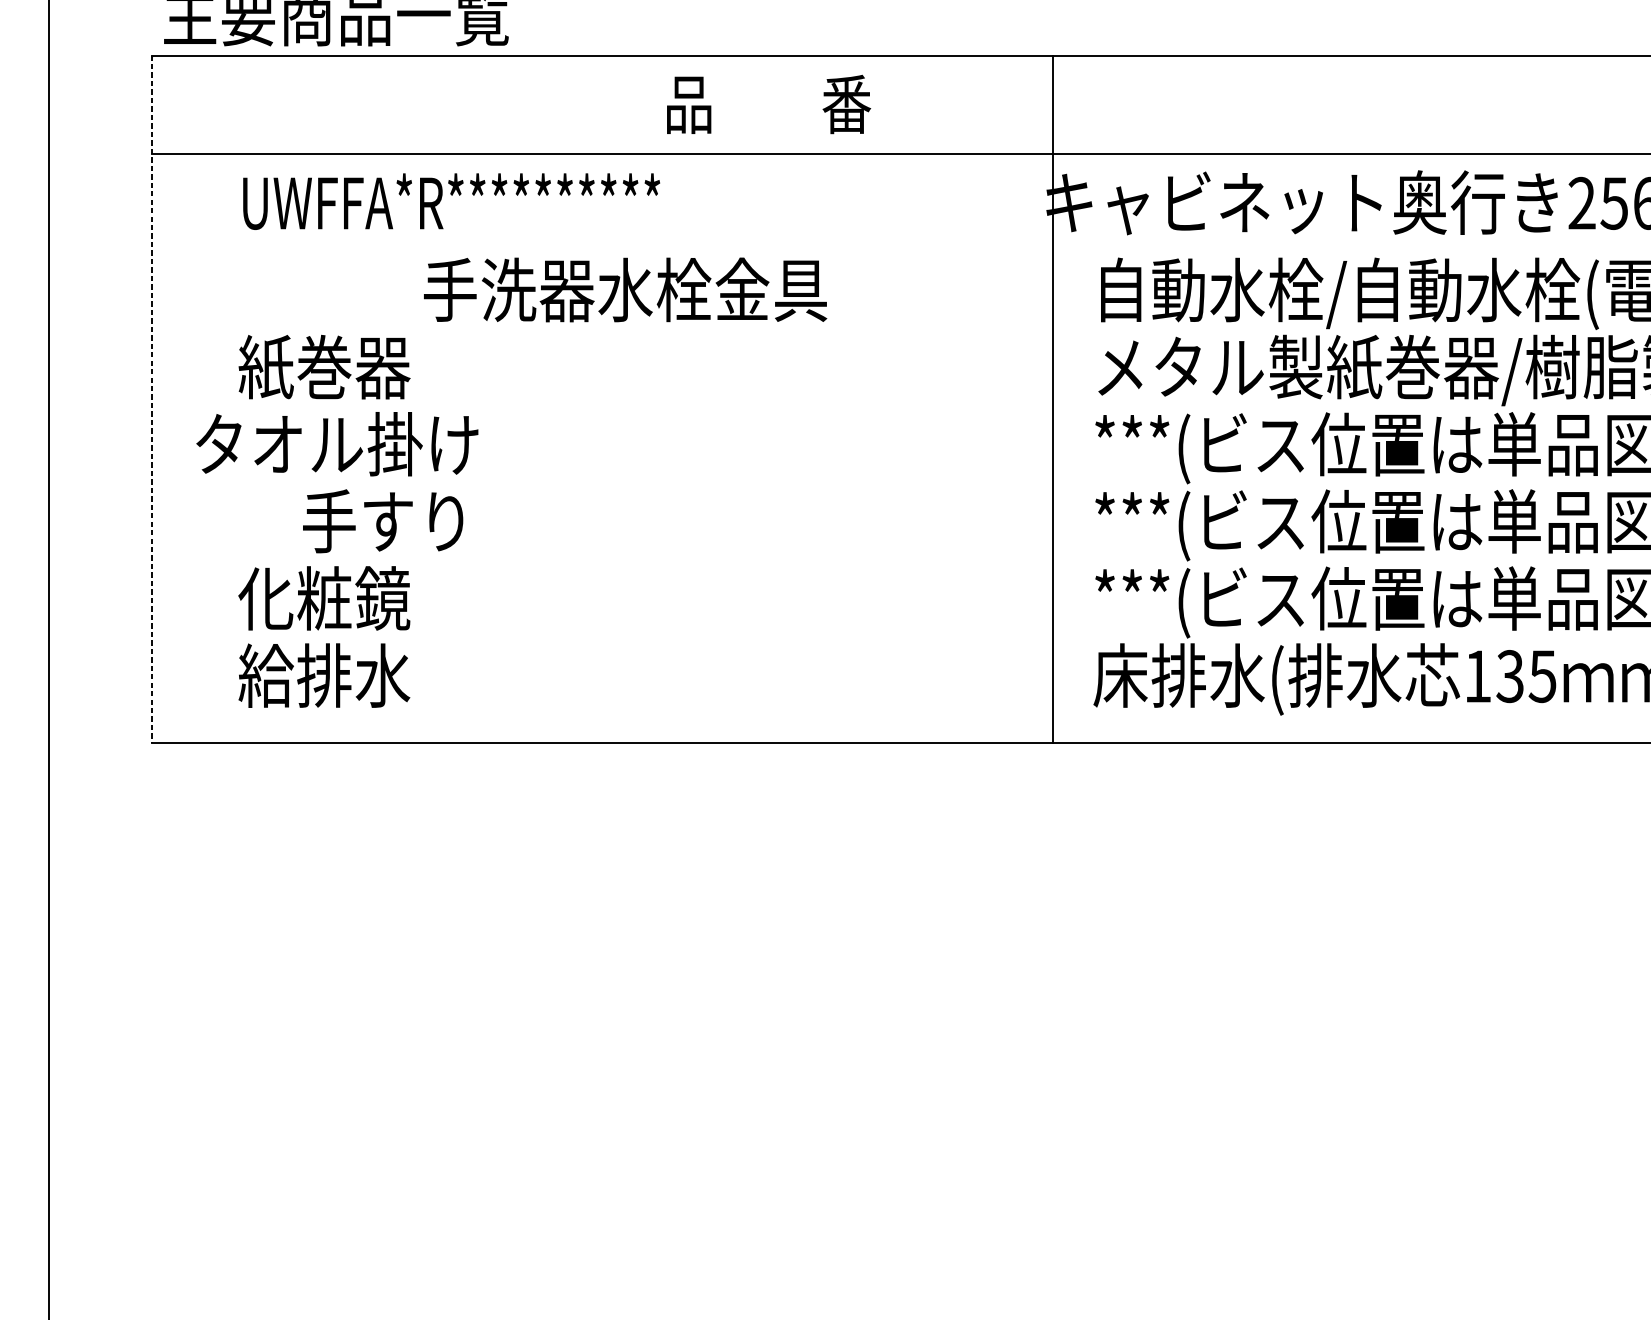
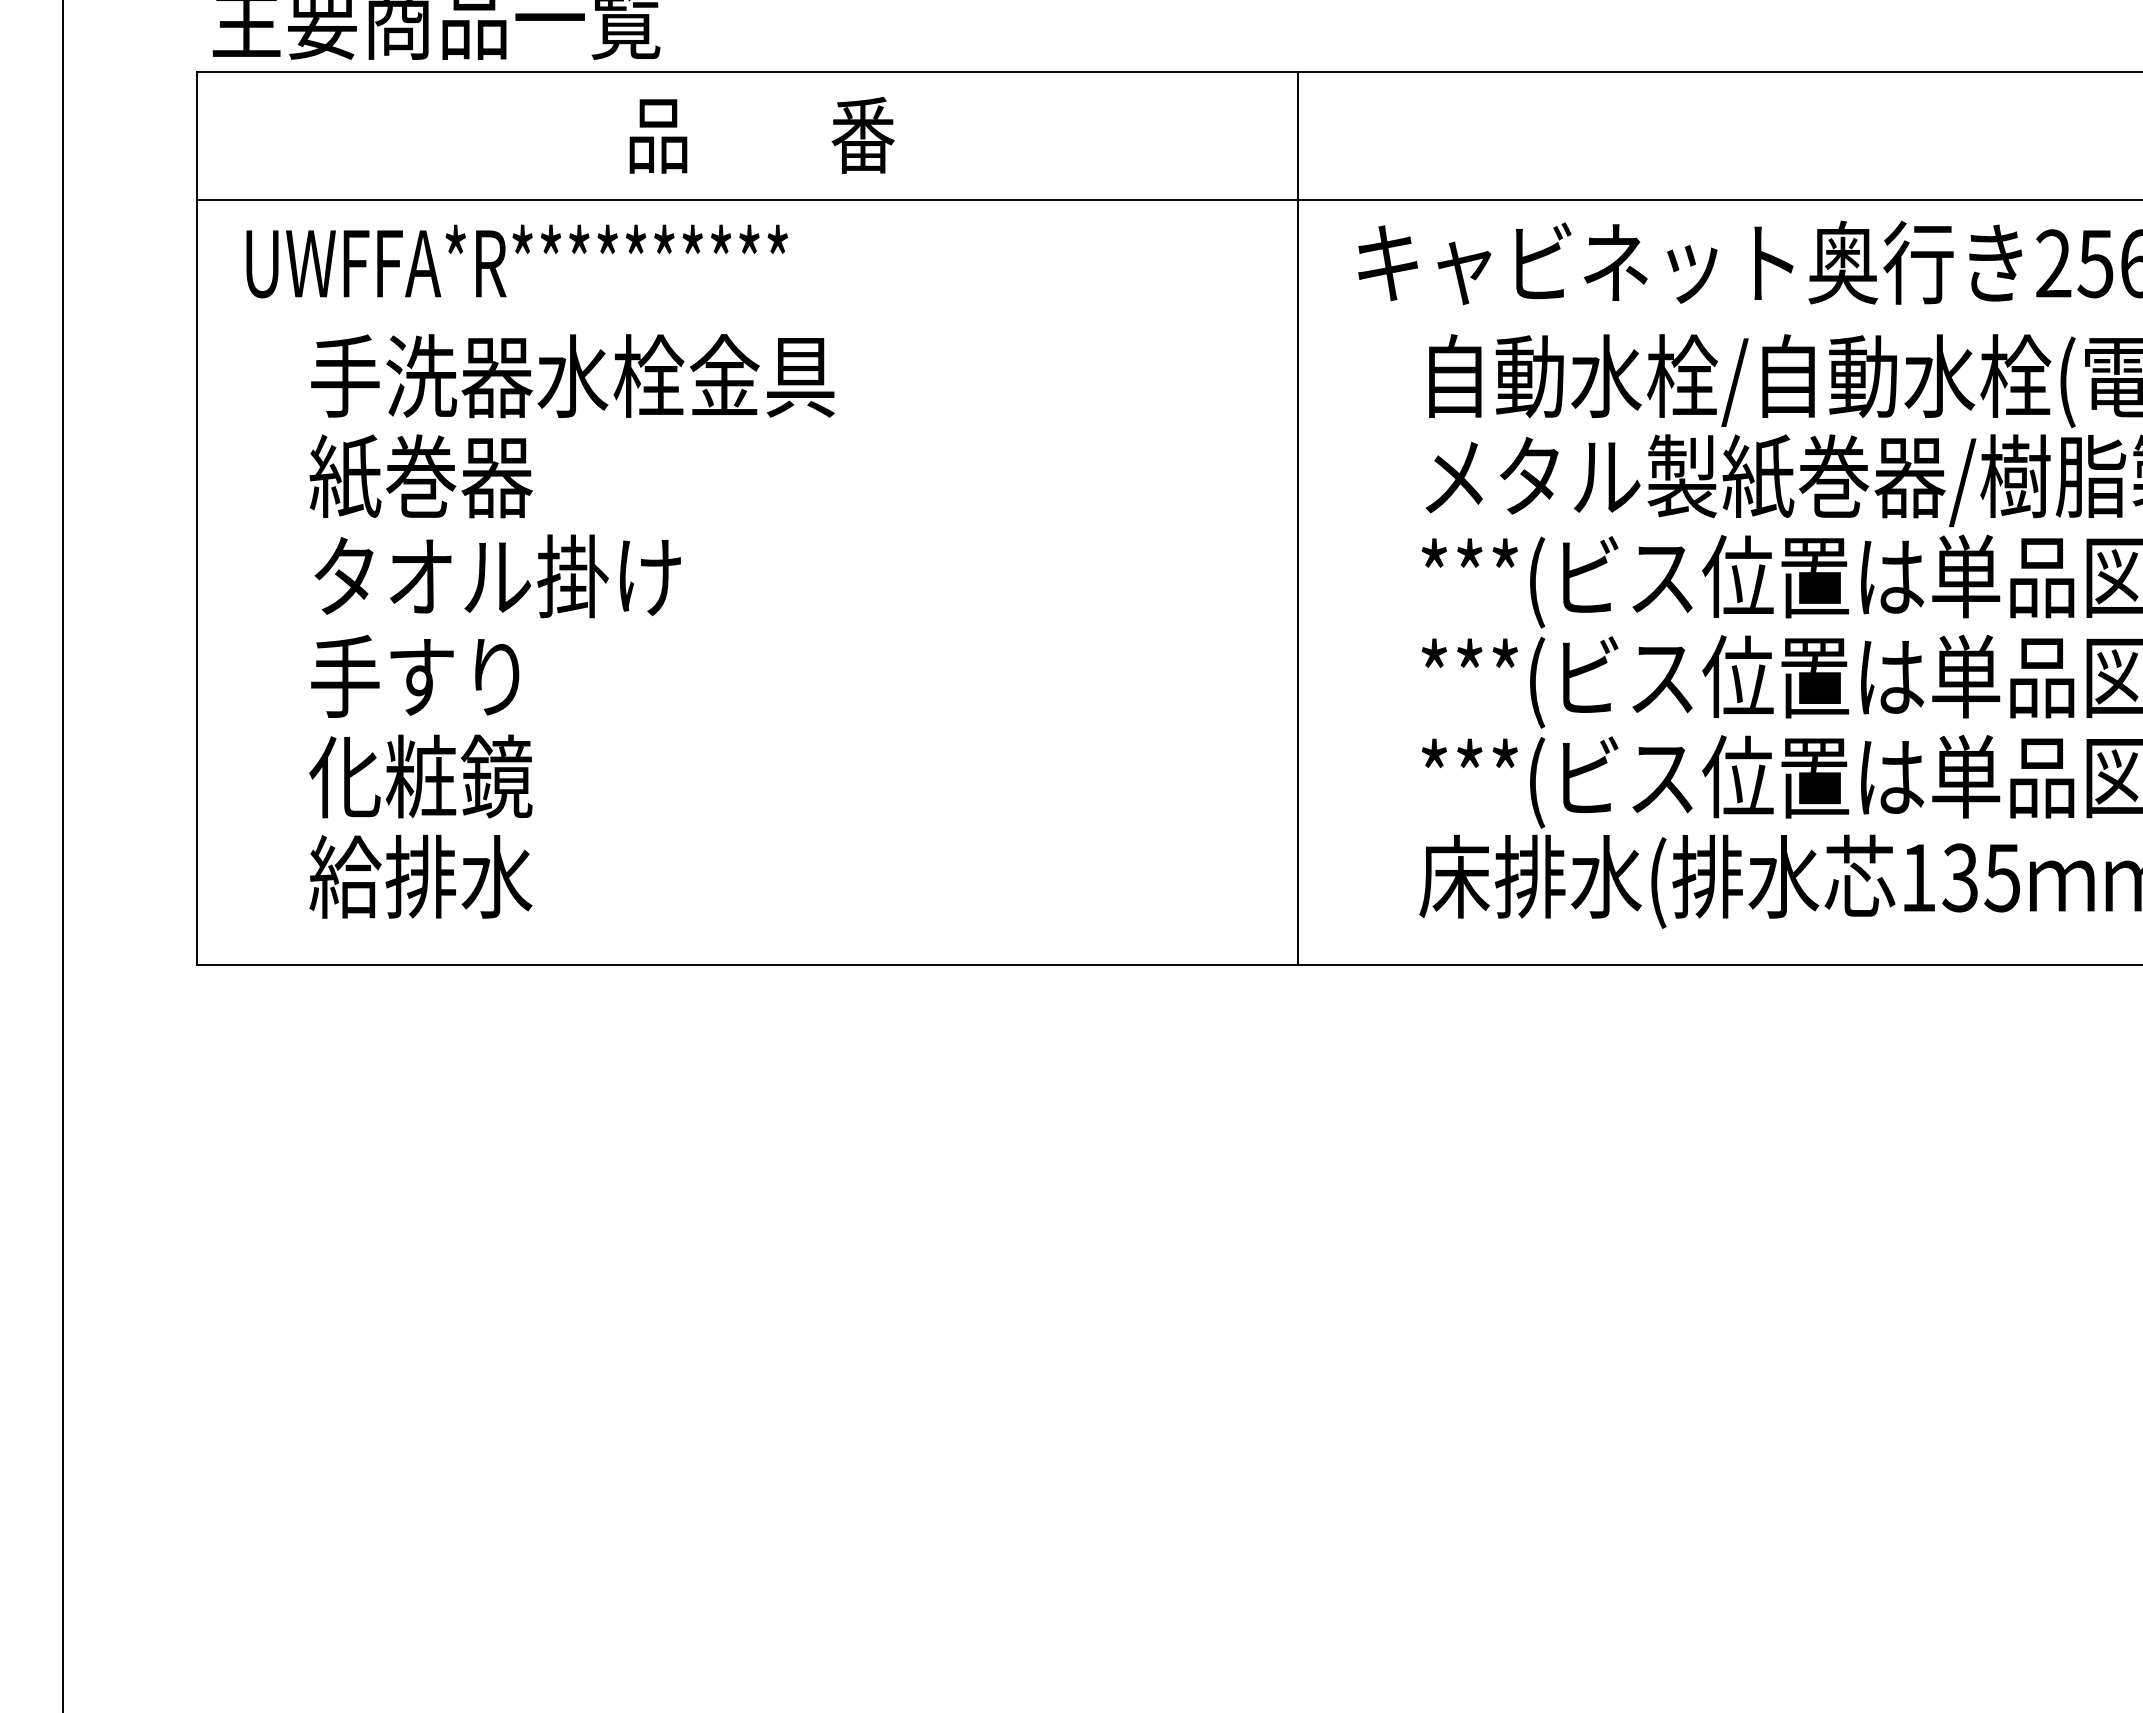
text: (768, 103) -> (761, 134), moved
text: (451, 201) -> (516, 261), moved
text: (625, 290) -> (572, 376), moved
line: (1053, 398) -> (1298, 517), moved
line: (151, 399) -> (196, 518), dashed -> solid
text: (337, 444) -> (497, 576), moved
text: (383, 520) -> (415, 675), moved

